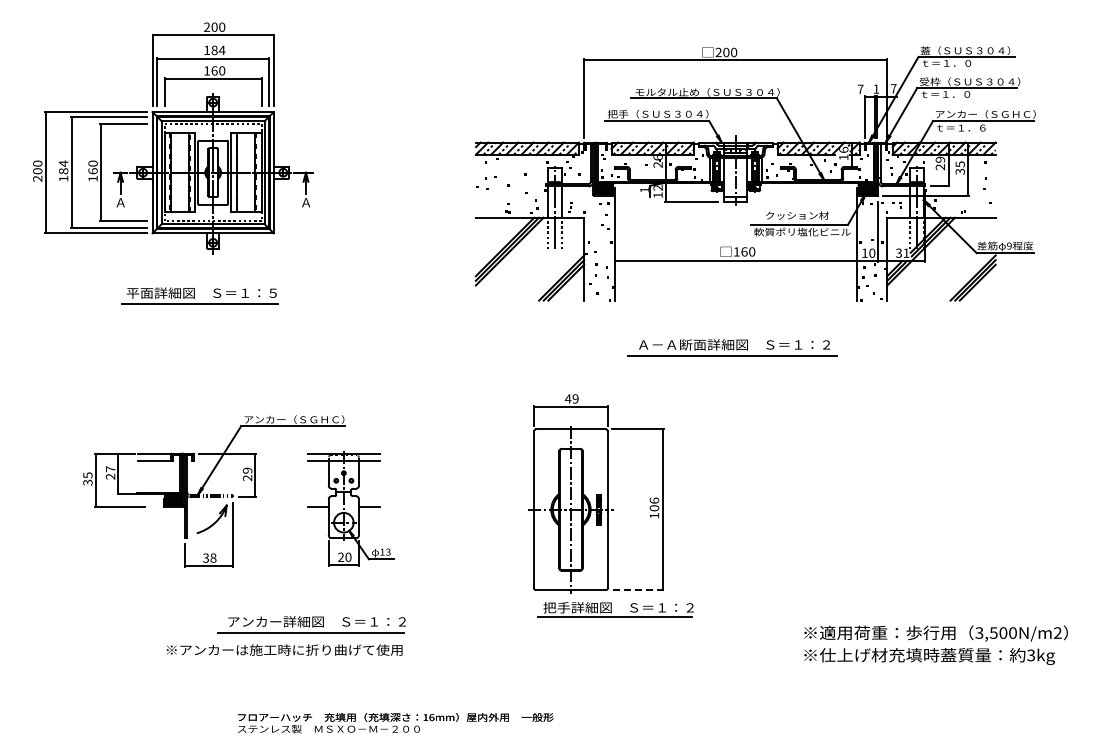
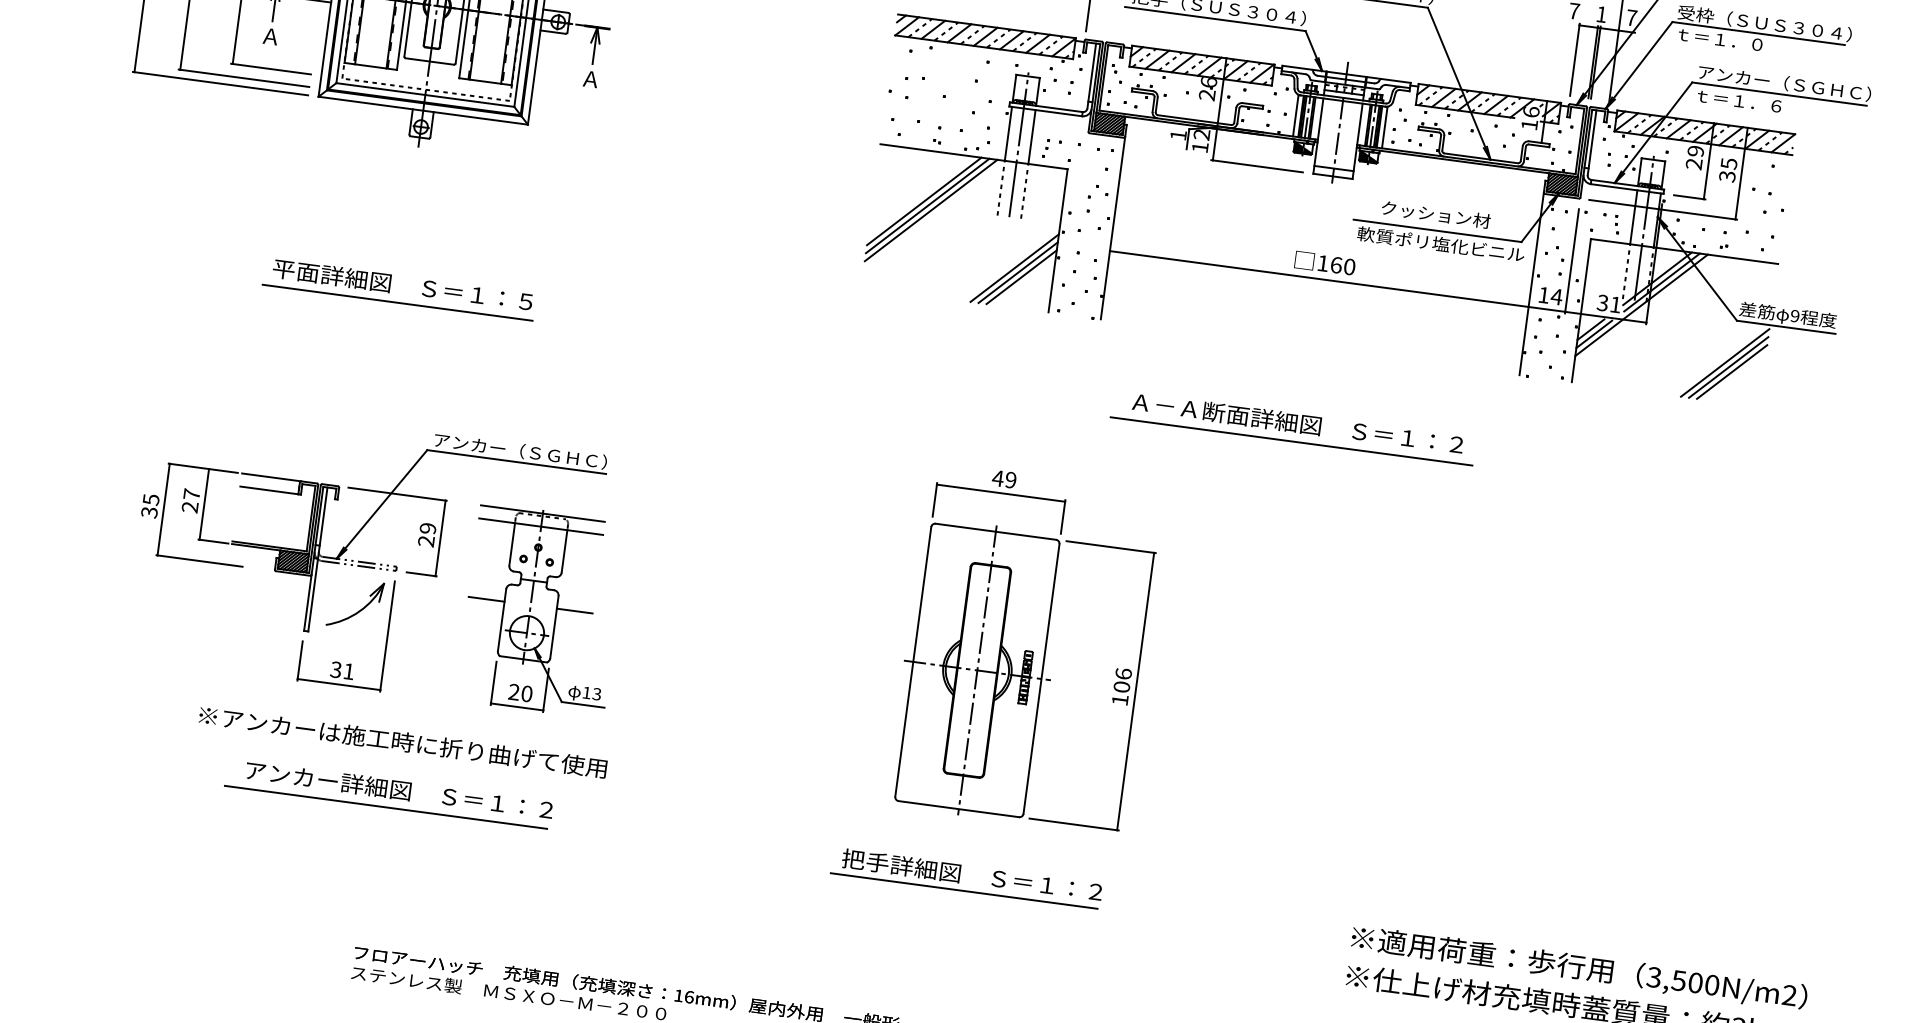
text: (872, 252) -> (1557, 295), 10 -> 14
part: (199, 295) -> (398, 288), moved
part: (350, 508) -> (541, 610), moved
text: (213, 557) -> (349, 670), 38 -> 31
line: (637, 590) -> (1073, 825), dashed -> solid
part: (615, 609) -> (966, 877), moved
part: (311, 624) -> (388, 793), moved
text: (284, 649) -> (402, 740), moved

